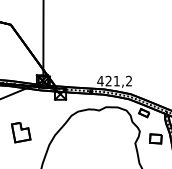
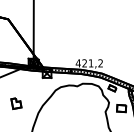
part: (21, 132) -> (16, 103), size x0.7

